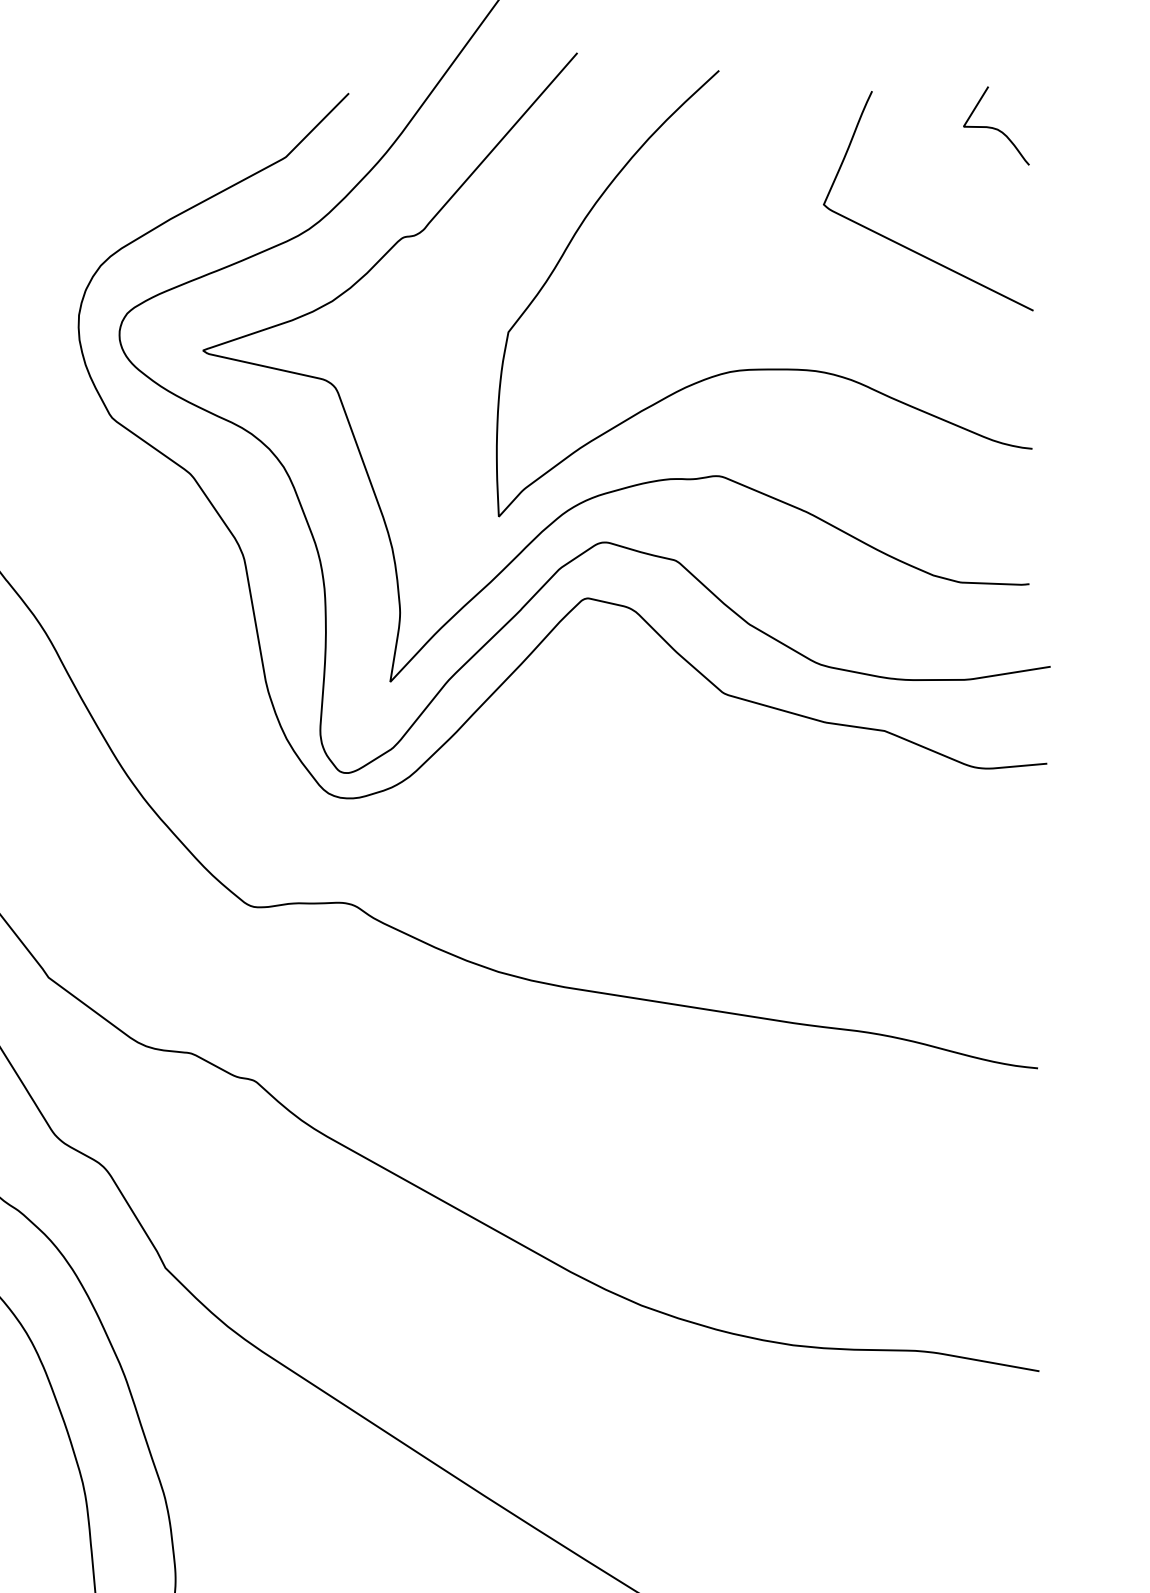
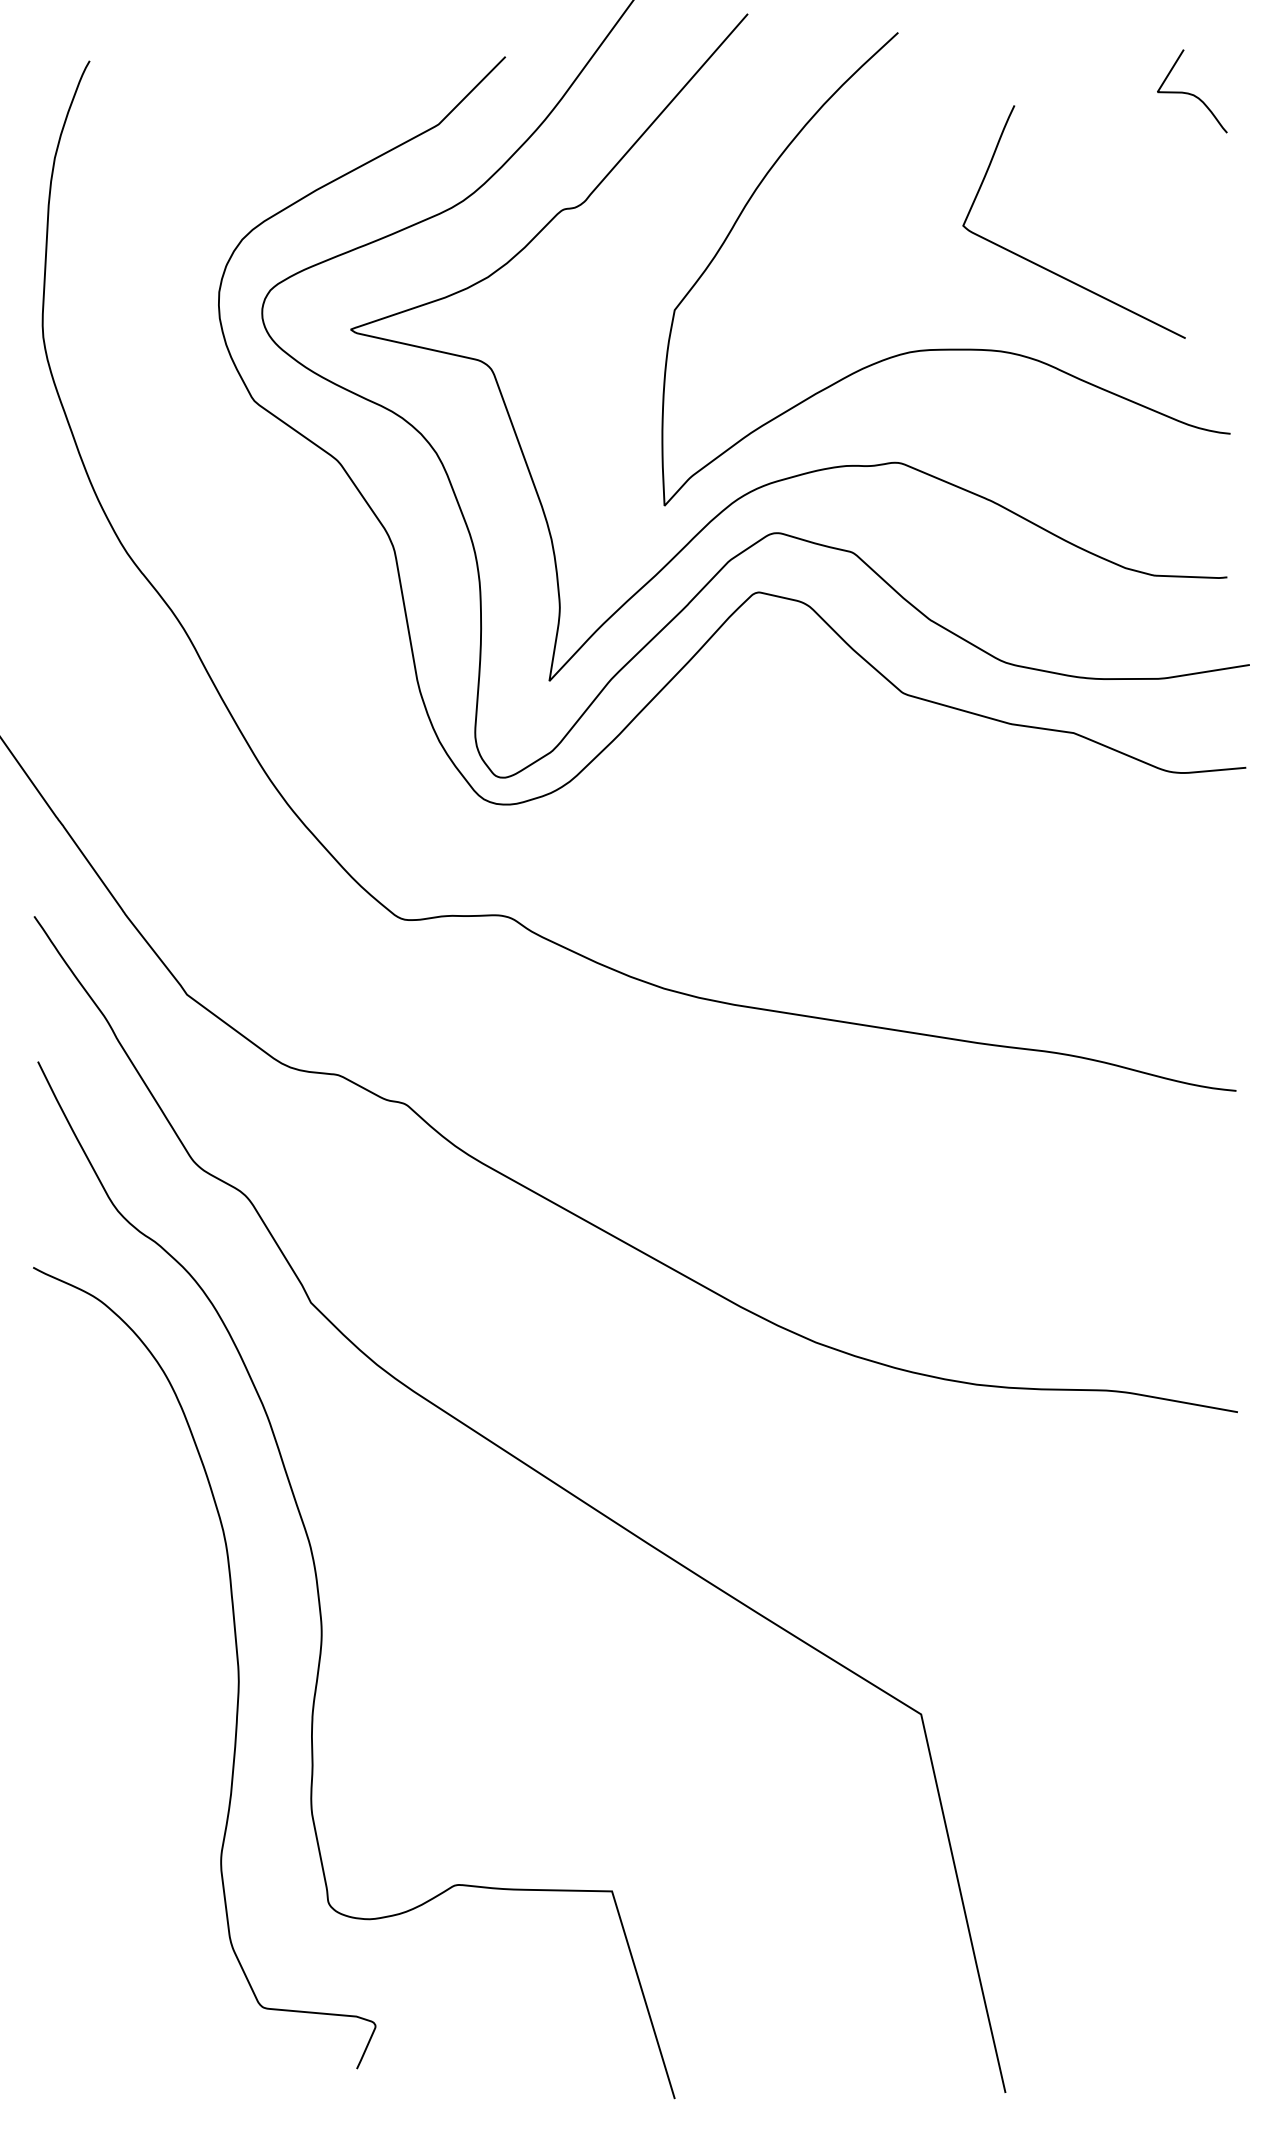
curve: (905, 245) -> (1049, 269), moved

